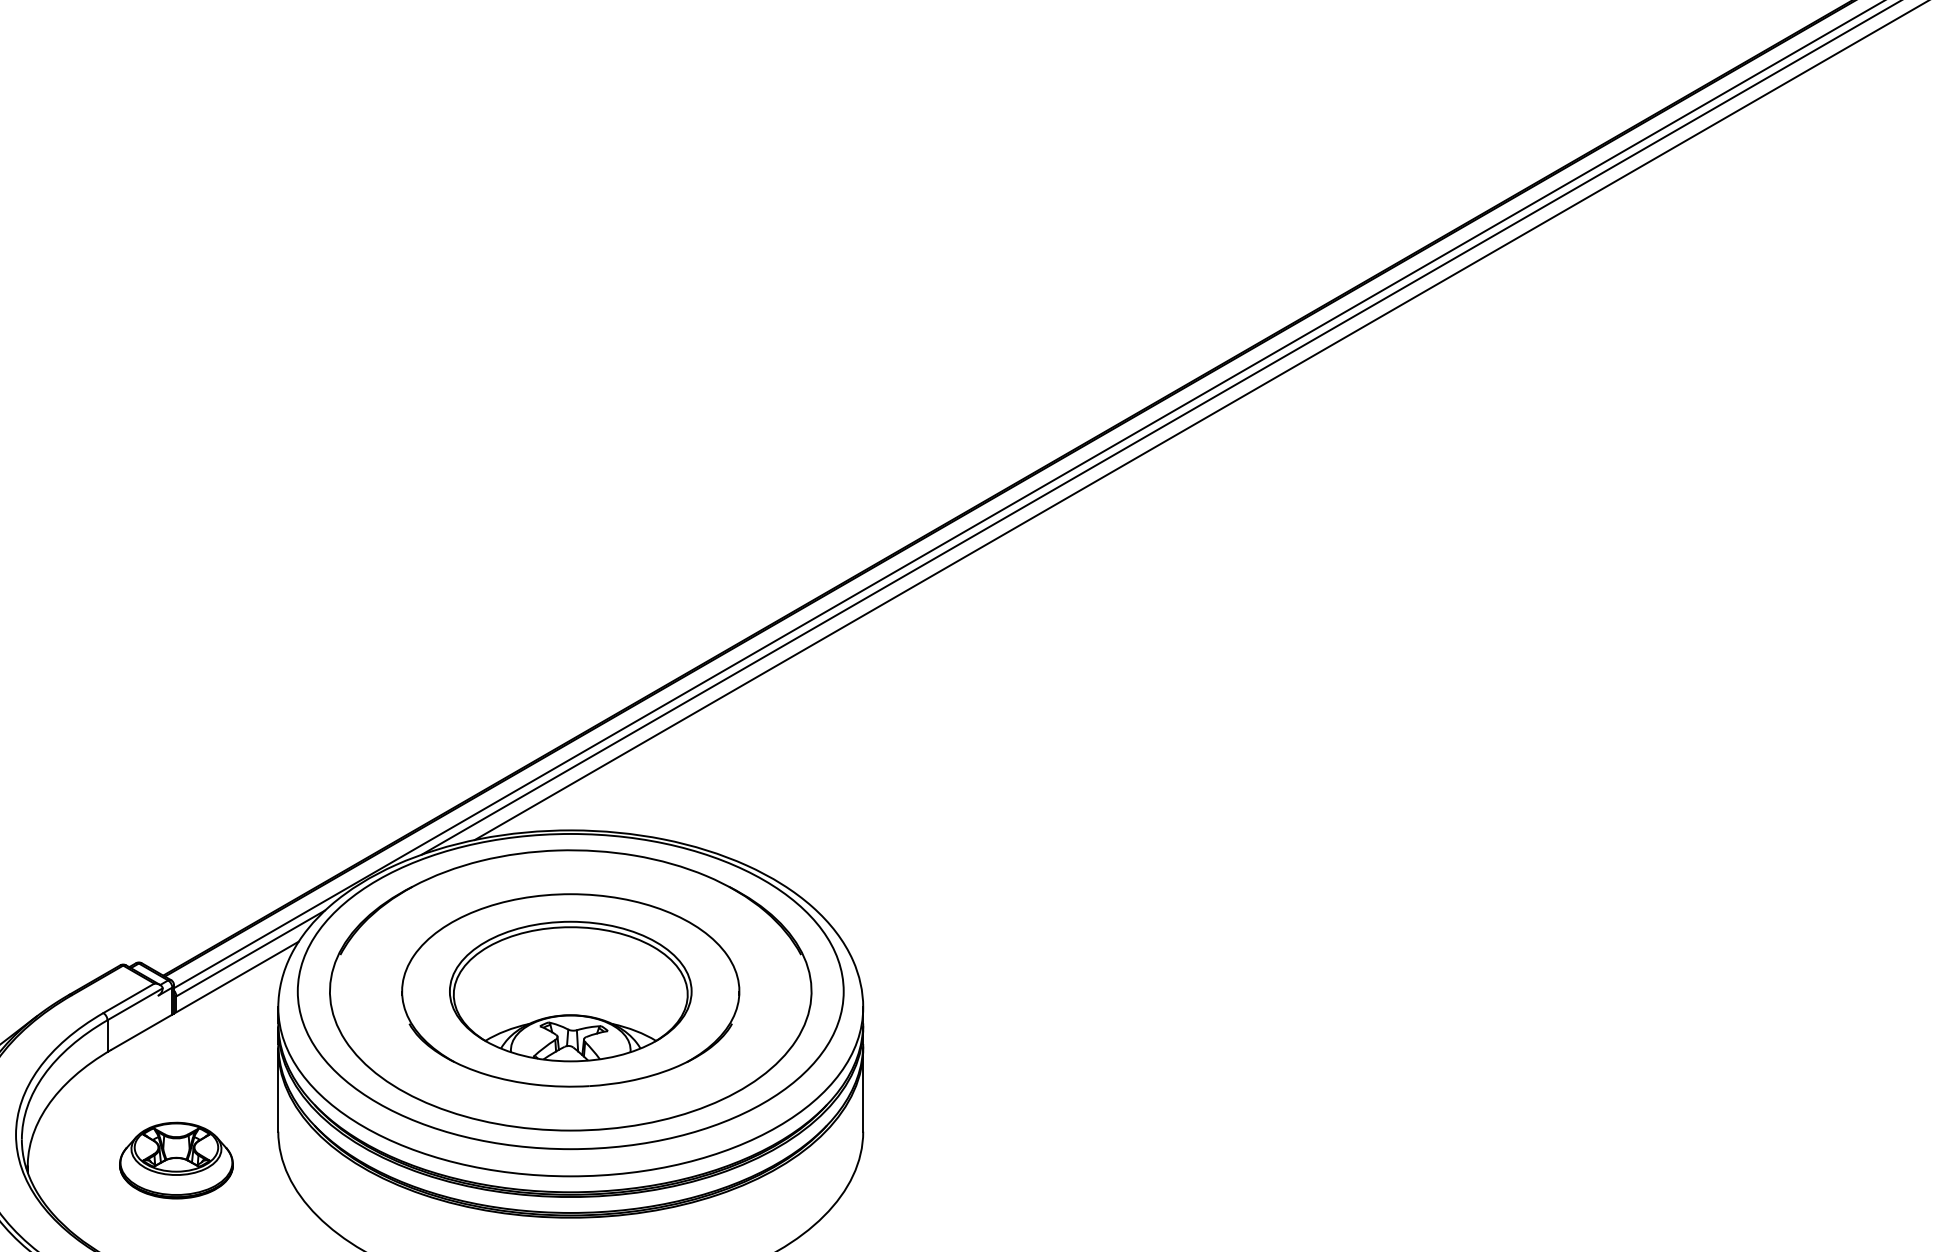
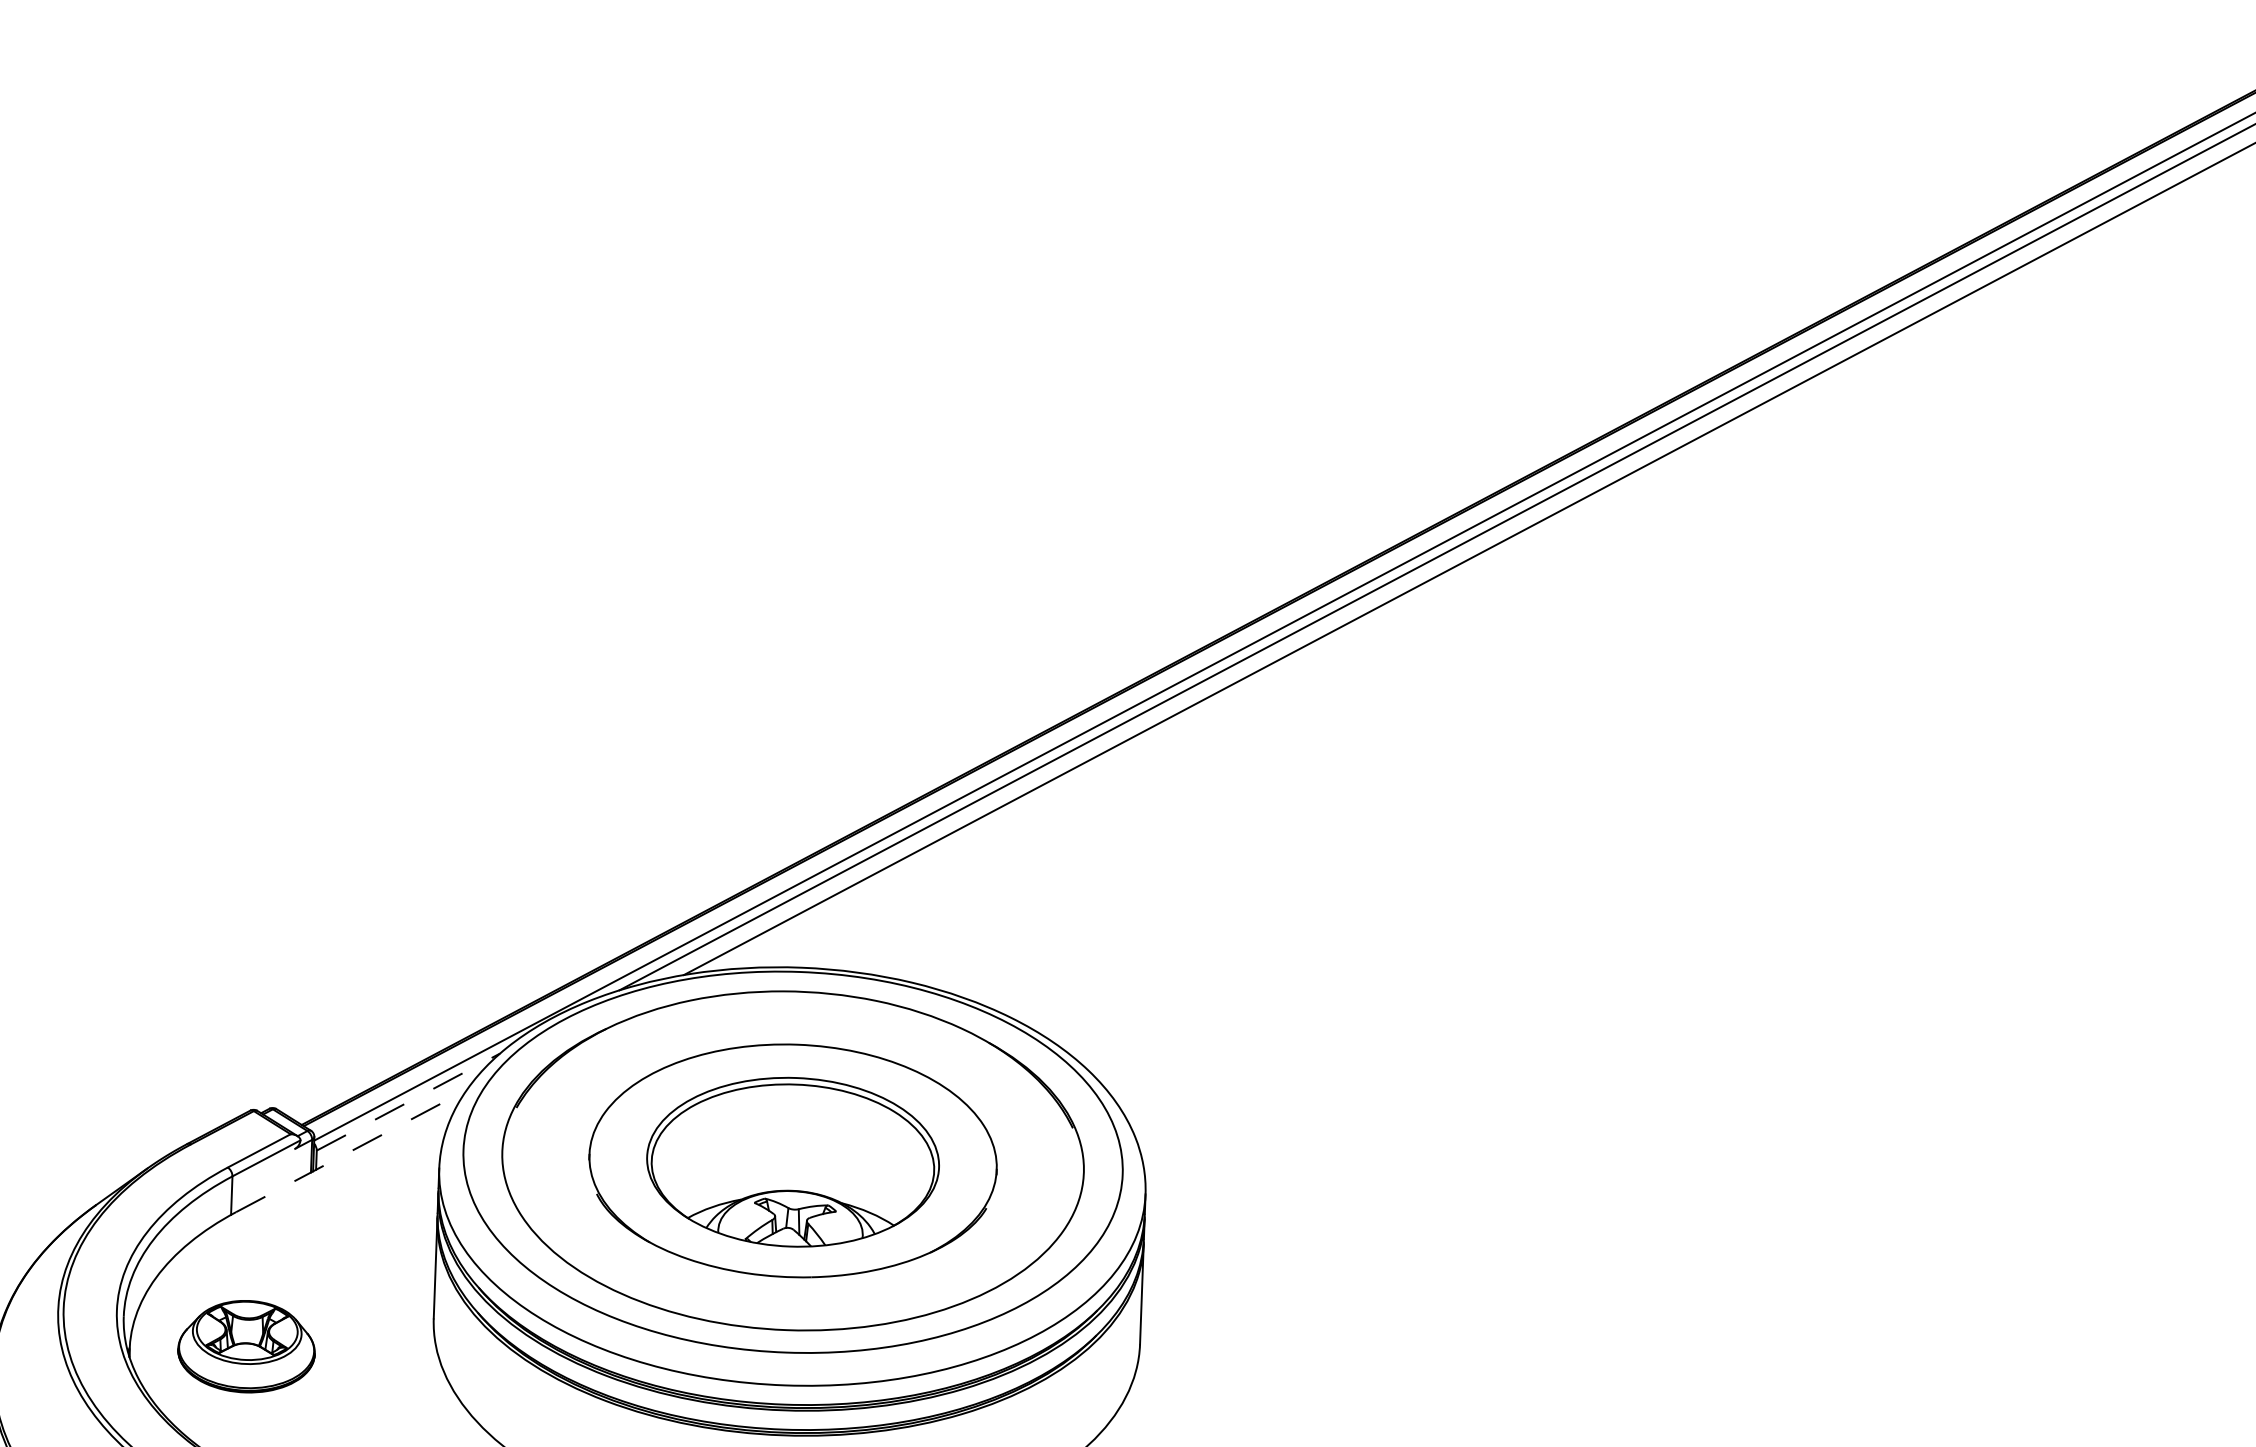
line: (250, 953) -> (408, 1102), solid -> dashed
line: (205, 995) -> (351, 1150), solid -> dashed
part: (176, 1160) -> (246, 1346), moved

